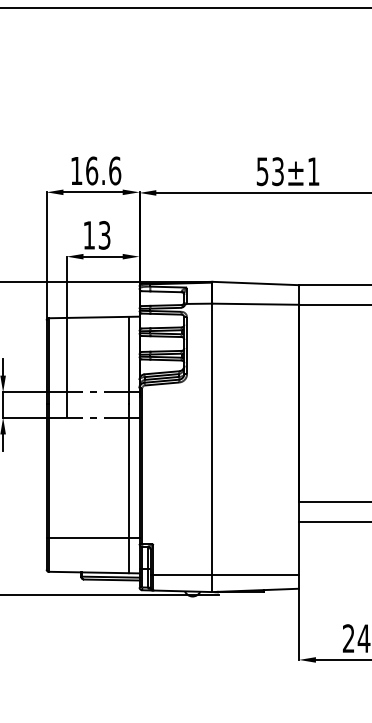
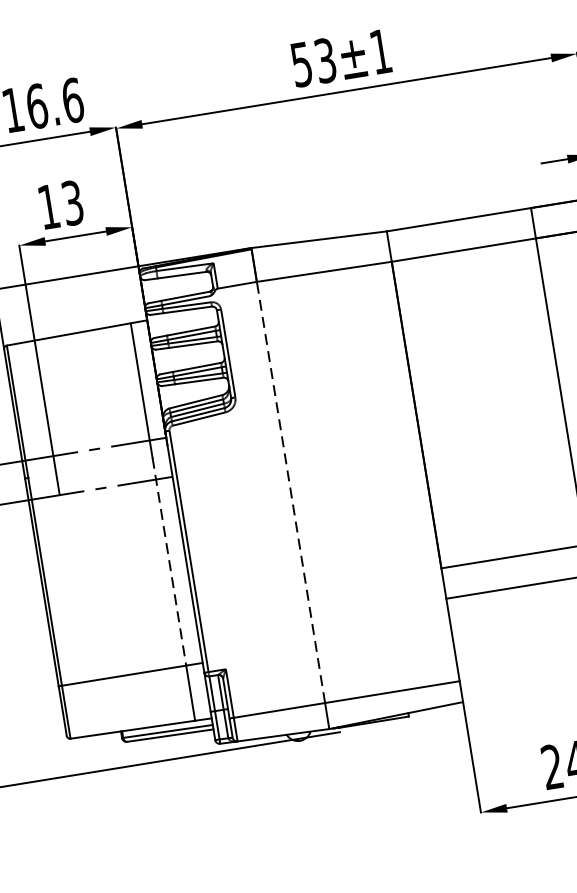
line: (212, 439) -> (291, 492), solid -> dashed
line: (128, 471) -> (169, 563), solid -> dashed

